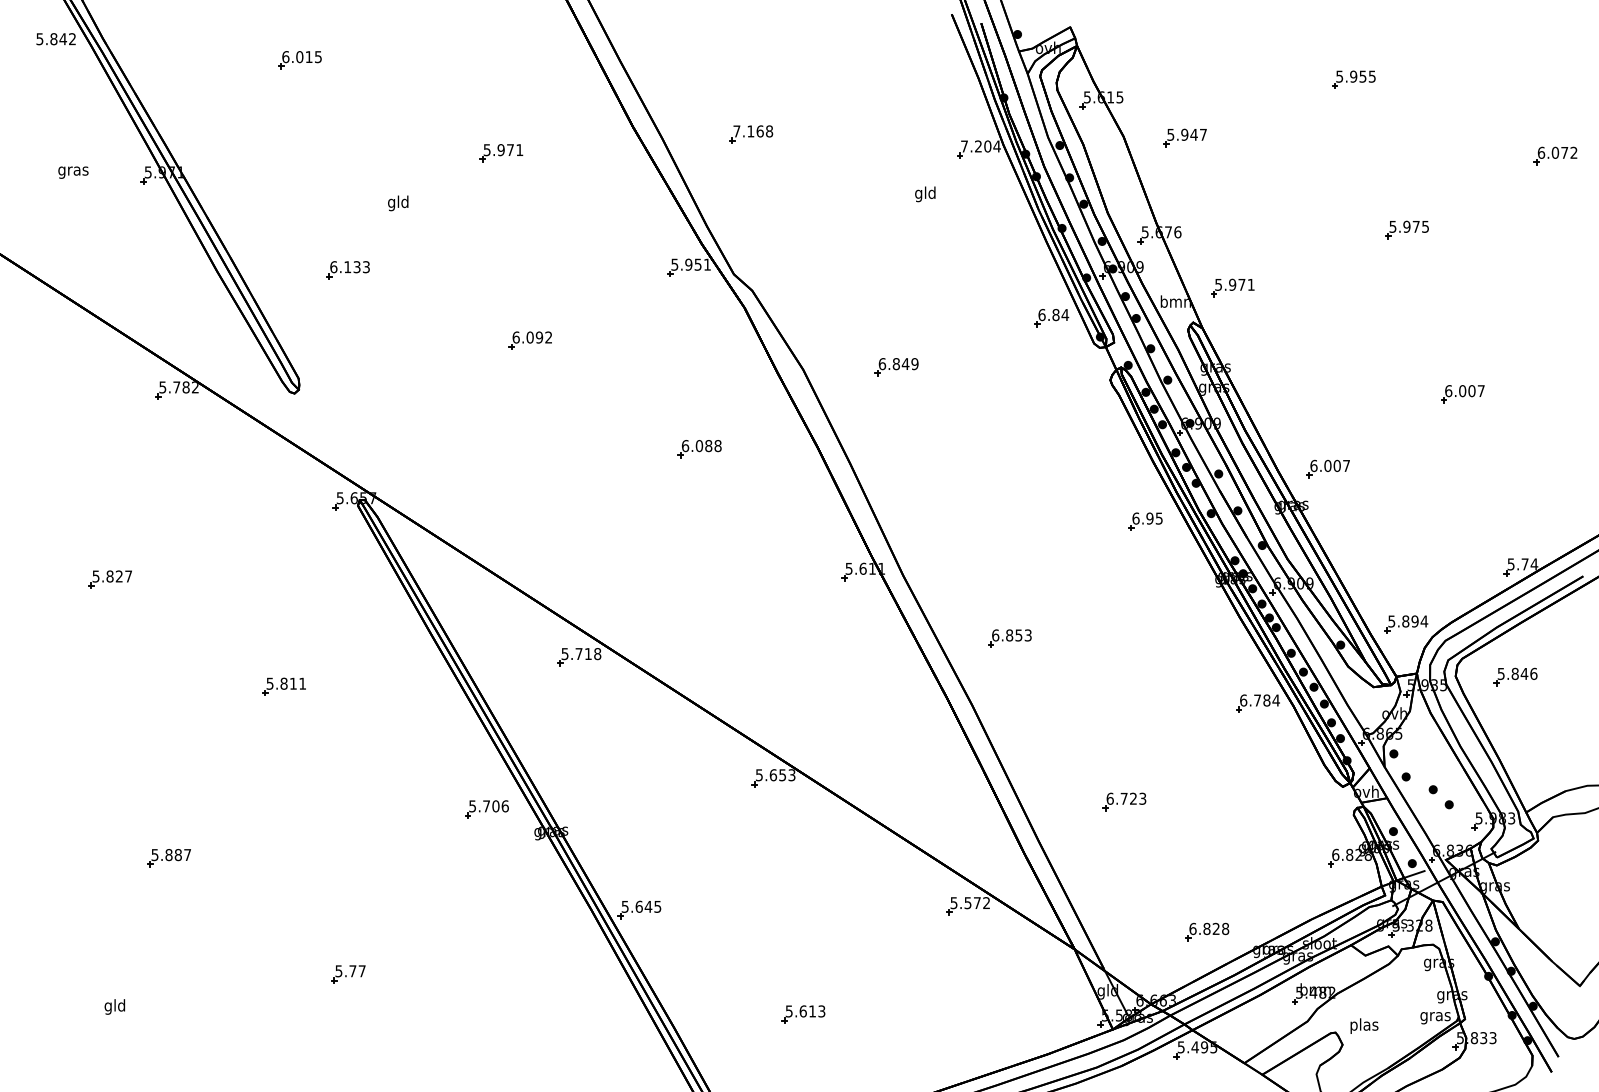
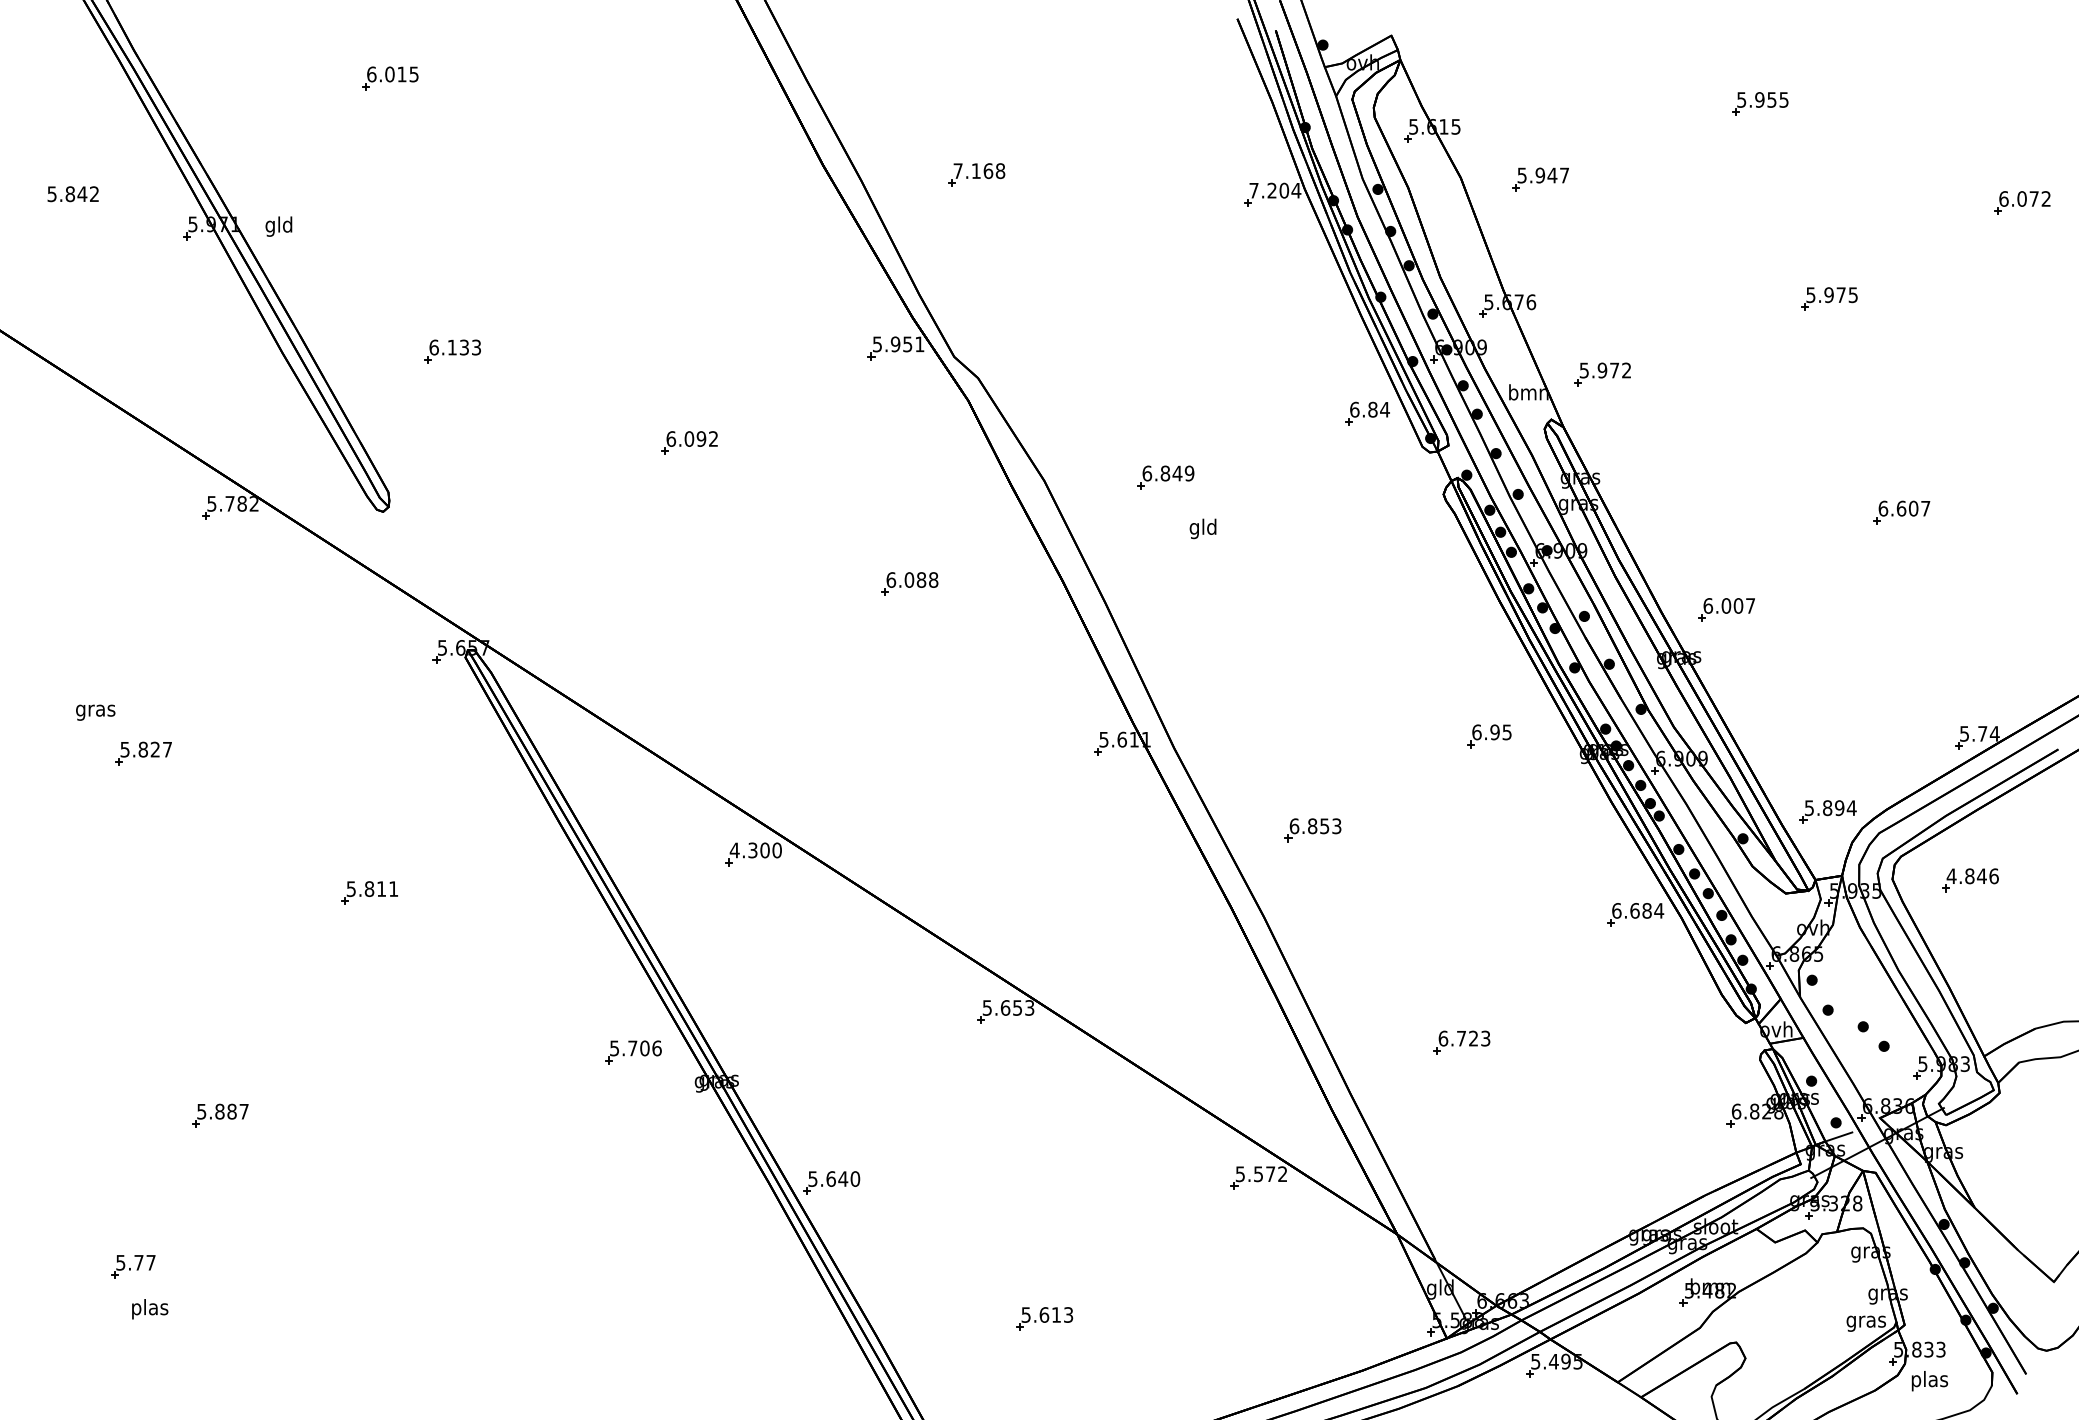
text: (55, 39) -> (72, 194), moved
part: (501, 153) -> (651, 199), removed
text: (73, 172) -> (95, 712), moved
text: (924, 194) -> (1202, 528), moved
text: (397, 203) -> (278, 226), moved
text: (1251, 284) -> (1626, 370), 5.971 -> 5.972
text: (1462, 390) -> (1901, 508), 6.007 -> 6.607
part: (1145, 521) -> (1489, 736), moved
text: (581, 654) -> (755, 850), 5.718 -> 4.300
text: (1501, 674) -> (1951, 876), 5.846 -> 4.846
text: (1257, 700) -> (1634, 910), 6.784 -> 6.684
text: (657, 906) -> (855, 1178), 5.645 -> 5.640
part: (1207, 931) -> (1569, 1211), removed
part: (348, 974) -> (133, 1266), moved
text: (115, 1007) -> (150, 1309), gld -> plas
text: (1364, 1026) -> (1929, 1381), moved

